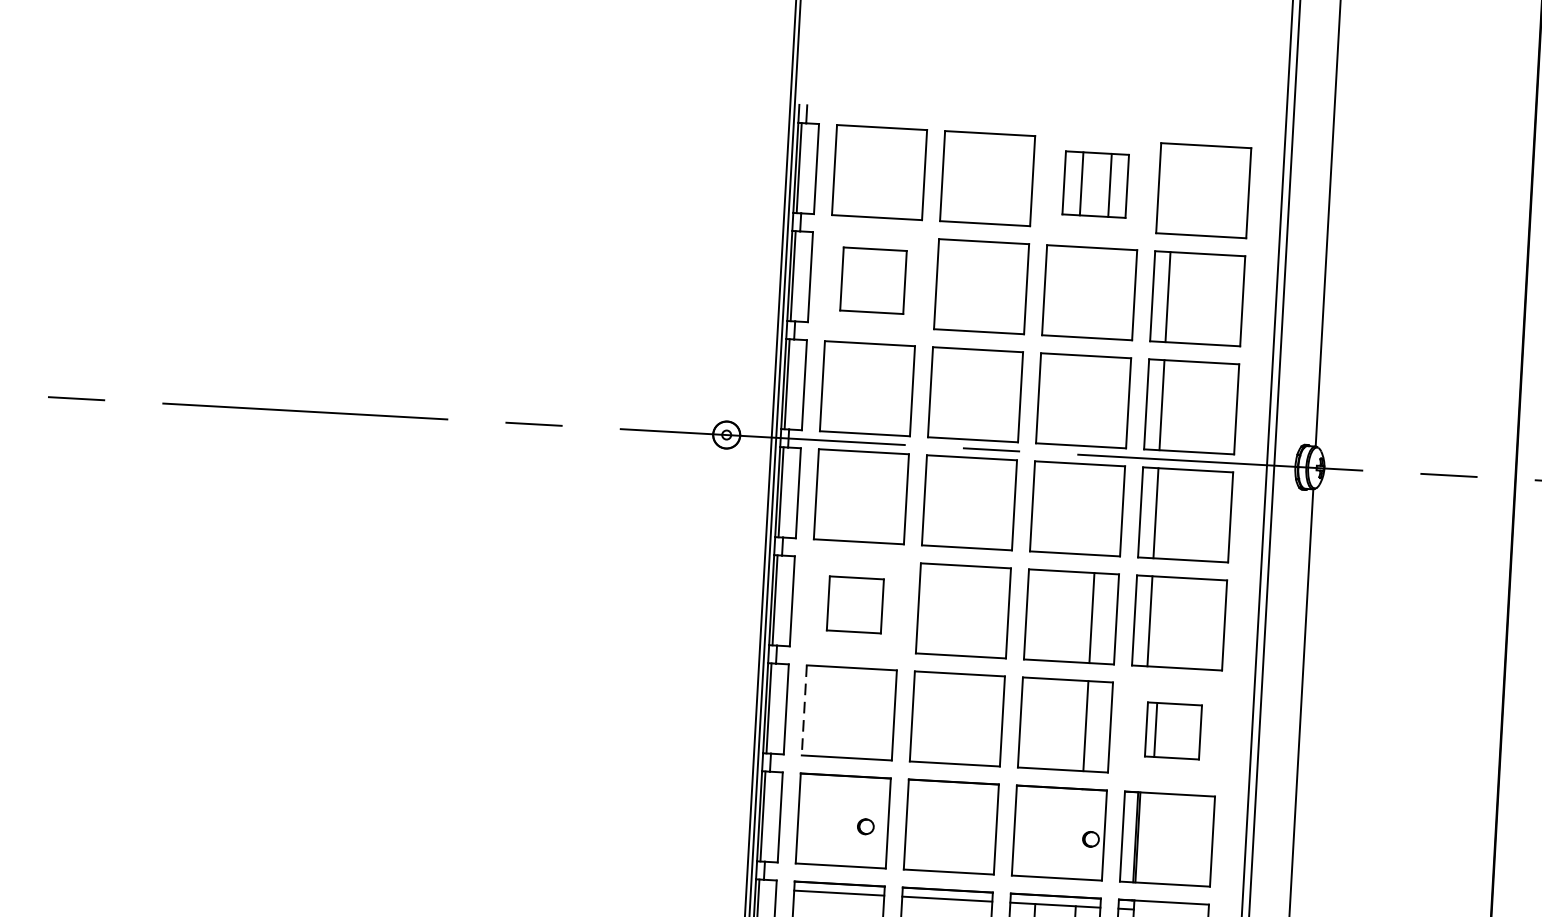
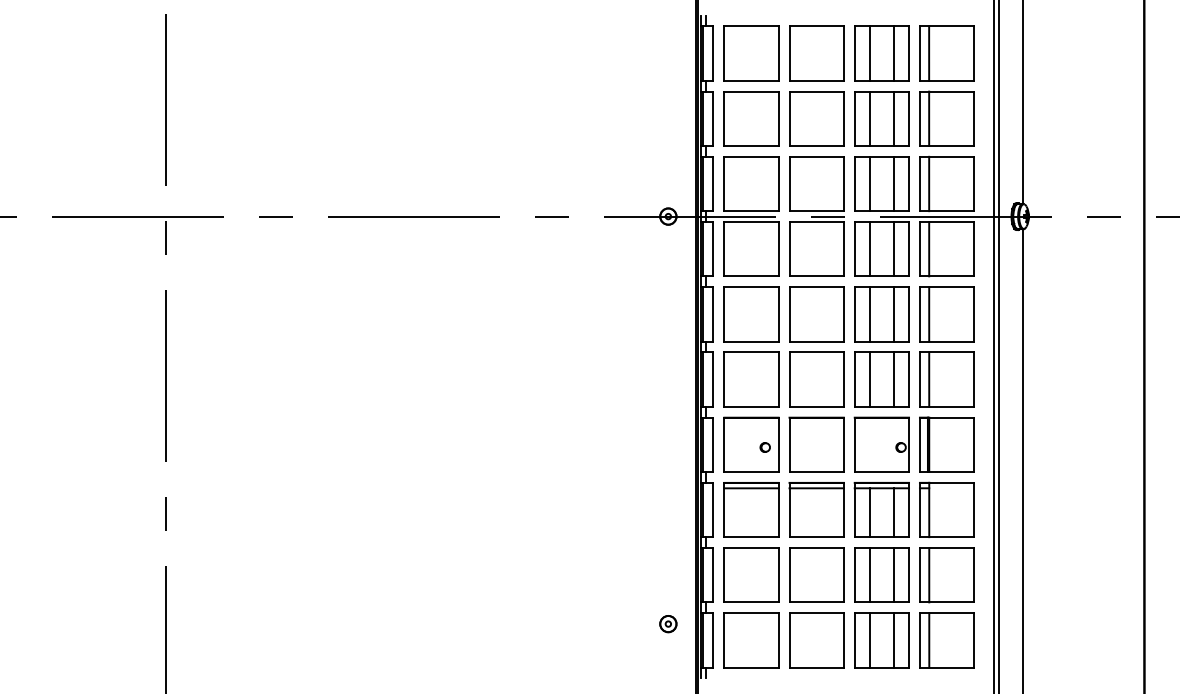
part: (1095, 184) -> (881, 53), size x1.43
line: (1174, 188) -> (929, 53), added
part: (873, 280) -> (751, 118), size x1.43
line: (1069, 291) -> (869, 118), added
line: (1110, 293) -> (894, 118), added
line: (1063, 398) -> (869, 183), added
line: (1104, 401) -> (894, 183), added
line: (1056, 508) -> (869, 249), added
line: (1098, 510) -> (894, 249), added
part: (855, 605) -> (751, 314), size x1.67
line: (1050, 615) -> (869, 314), added
line: (804, 711) -> (724, 380), dashed -> solid
line: (1044, 723) -> (869, 379), added
part: (1172, 730) -> (946, 379), size x1.67

